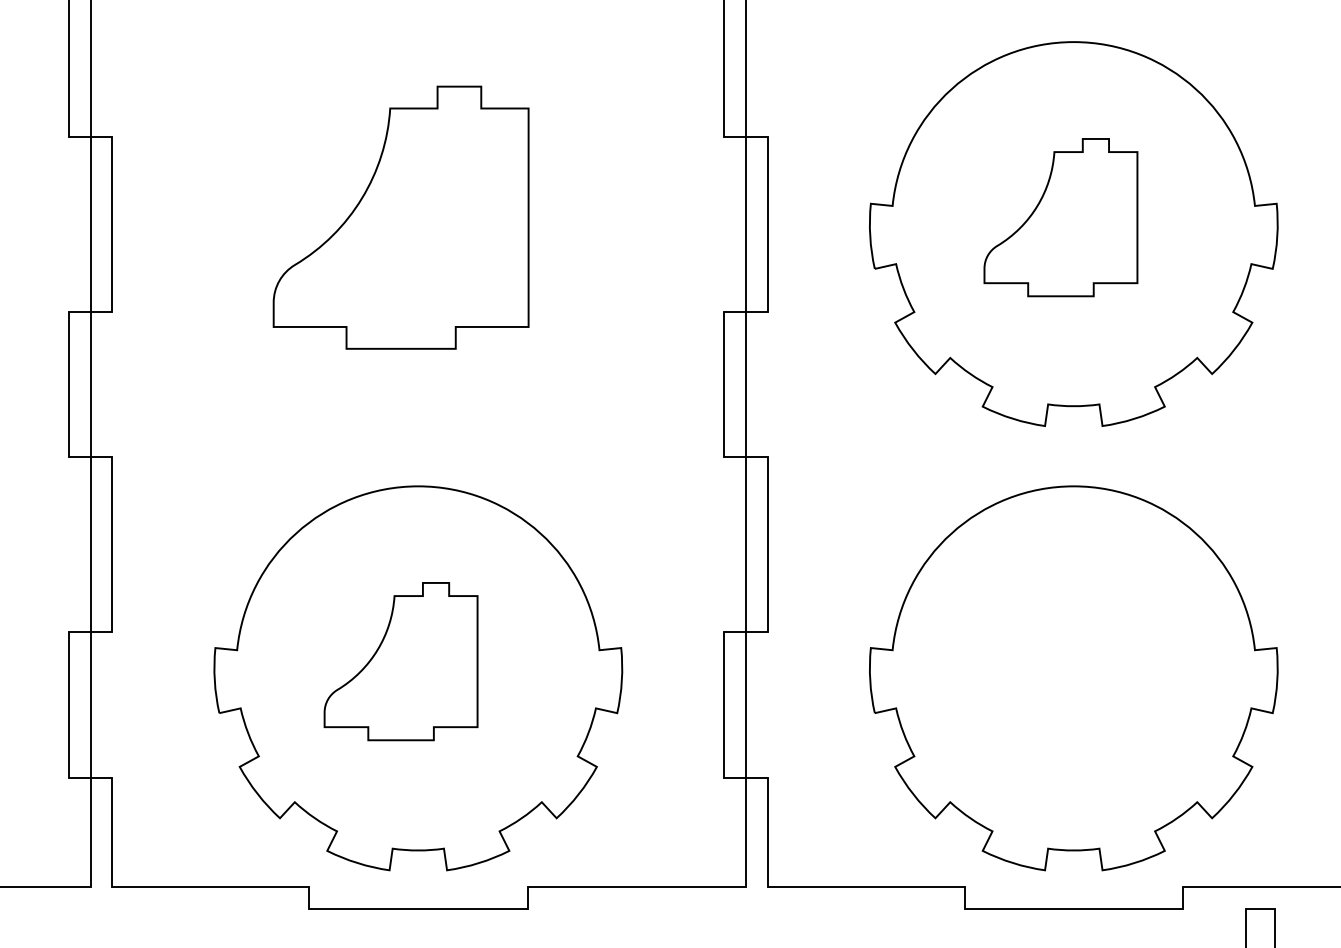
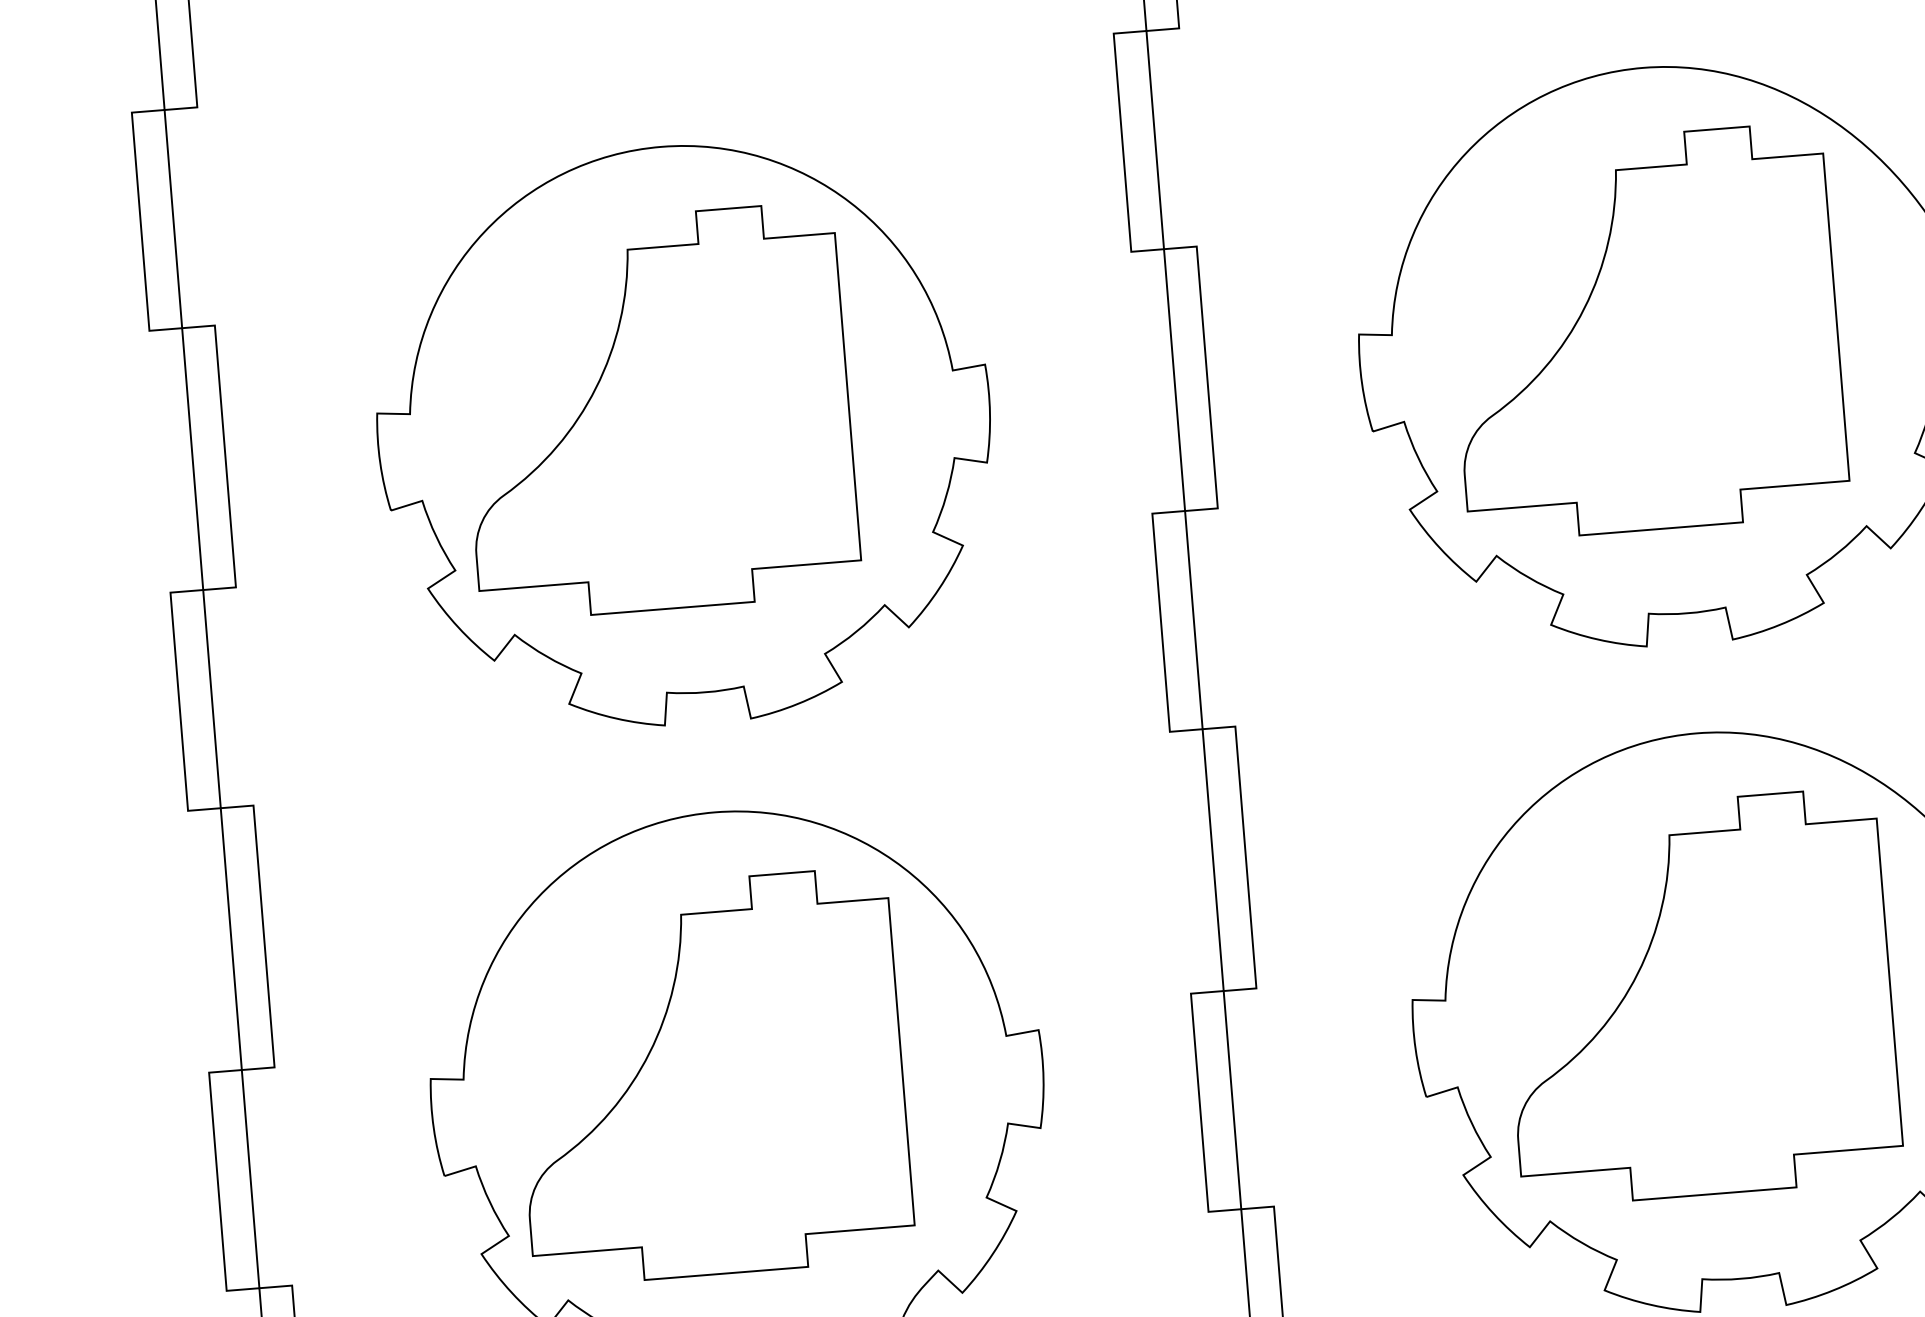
part: (1060, 217) -> (1644, 332), size x1.67
part: (418, 233) -> (684, 433), added
part: (400, 661) -> (709, 1076), size x1.67
part: (1060, 661) -> (1698, 997), added

